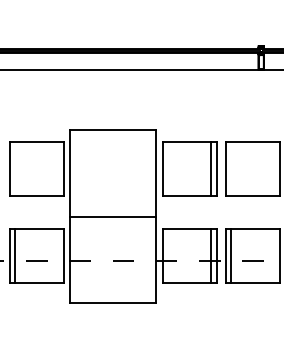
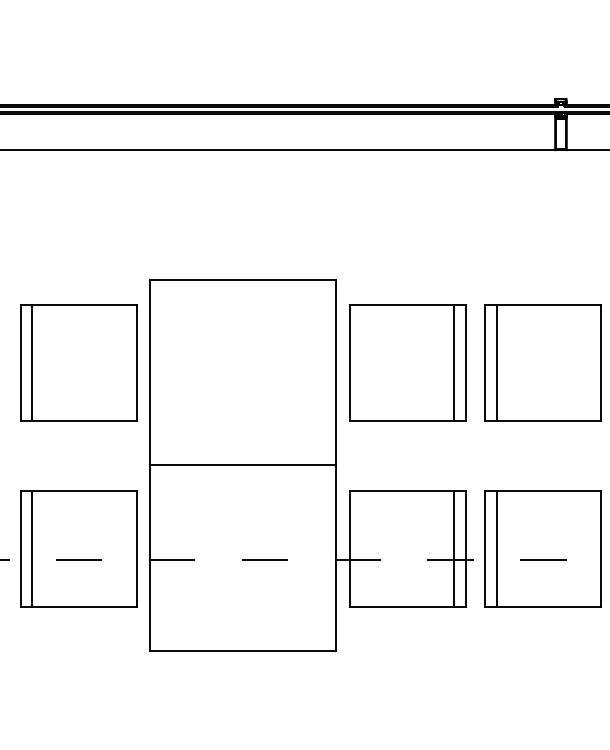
line: (15, 169) -> (33, 364), added
line: (231, 169) -> (497, 364), added

